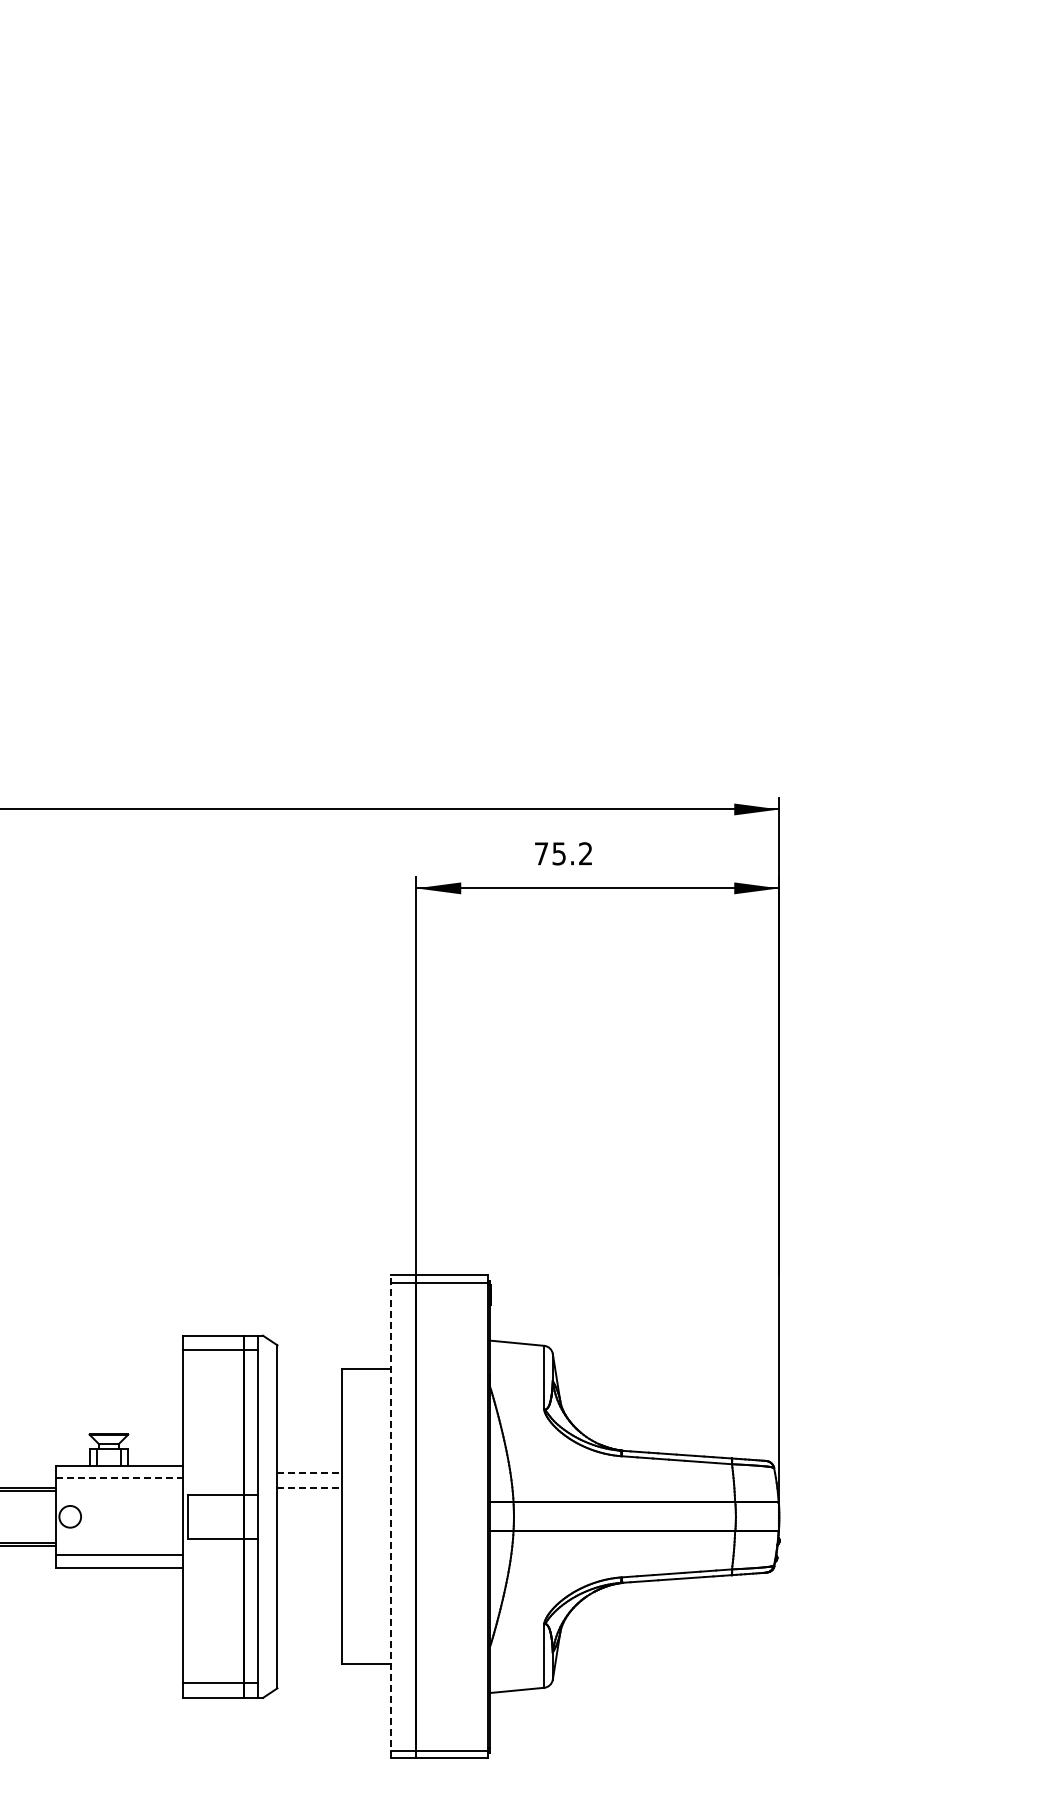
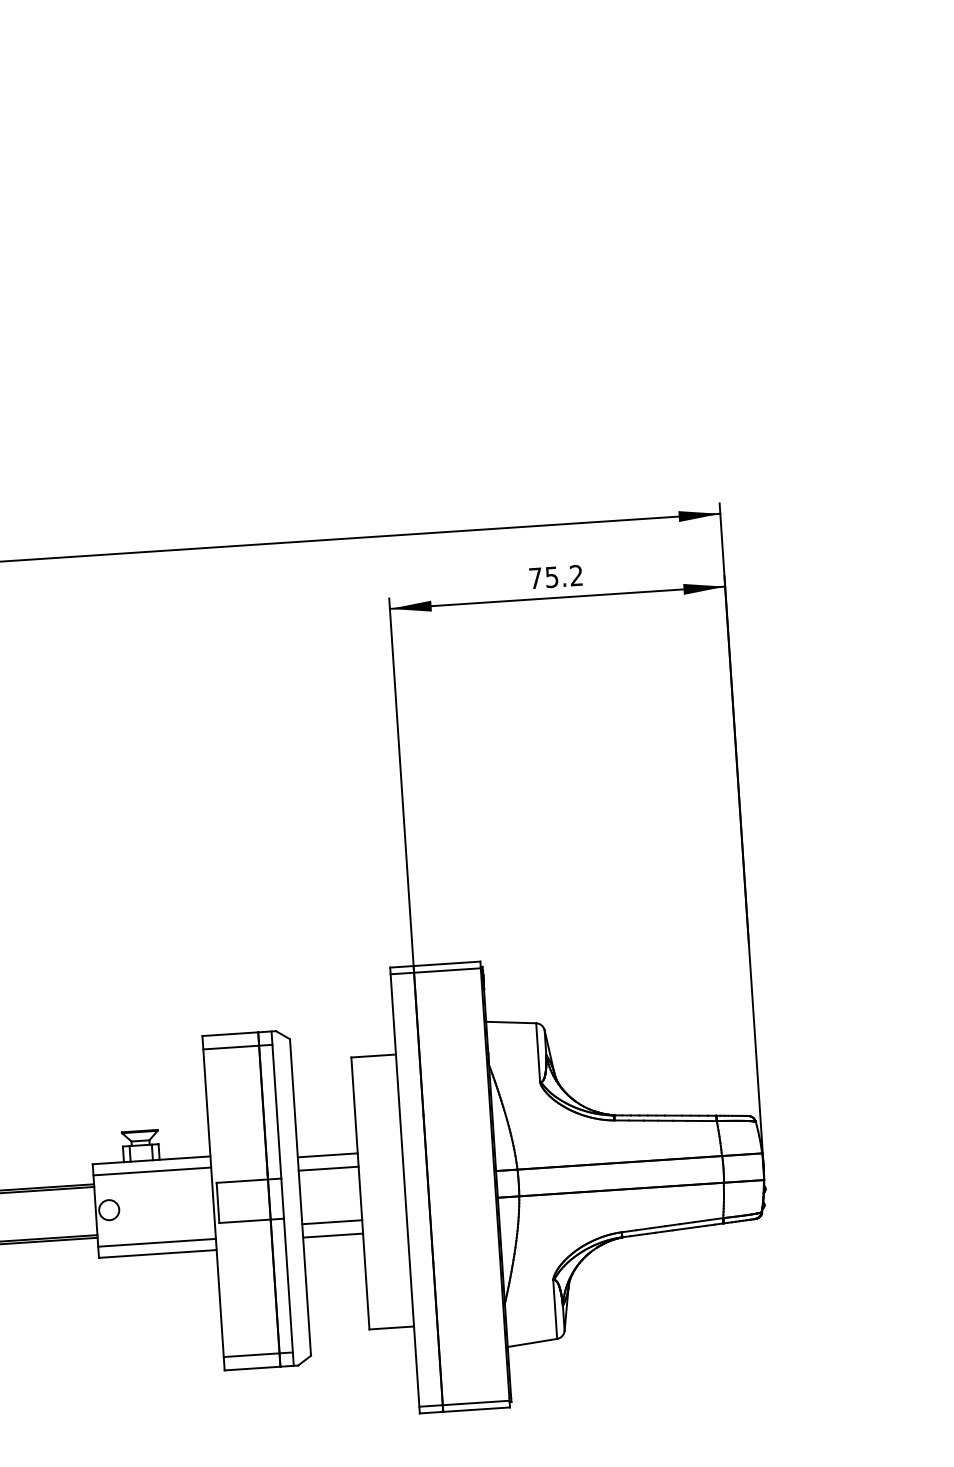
text: (563, 853) -> (555, 576), moved
line: (310, 1473) -> (328, 1155), dashed -> solid
line: (119, 1478) -> (152, 1171), dashed -> solid
line: (310, 1487) -> (329, 1168), dashed -> solid
line: (390, 1516) -> (404, 1190), dashed -> solid
line: (309, 1545) -> (331, 1221), added
line: (309, 1560) -> (332, 1235), added

